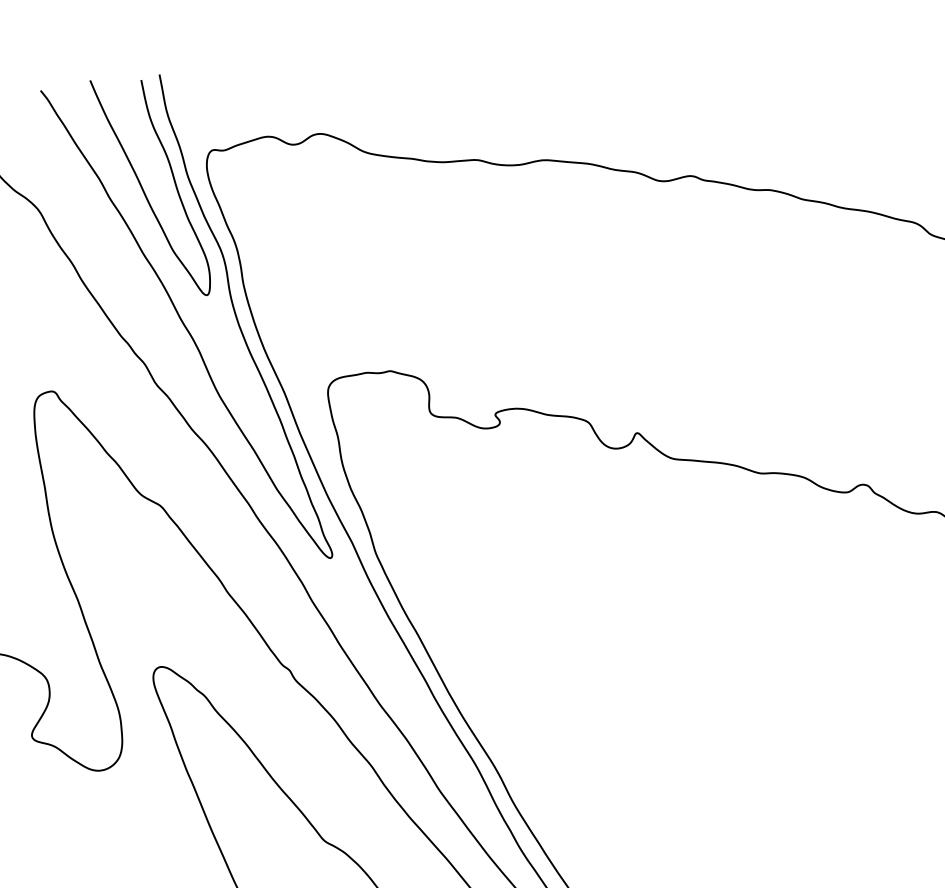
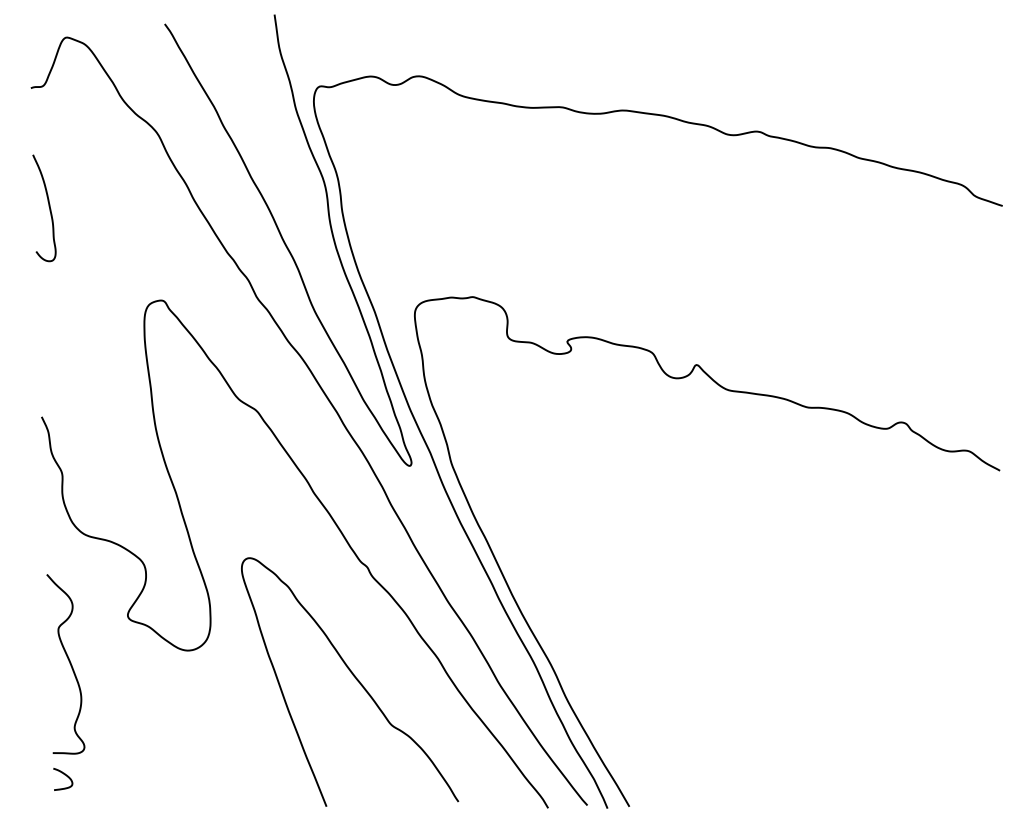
curve: (144, 190) -> (255, 120), removed

